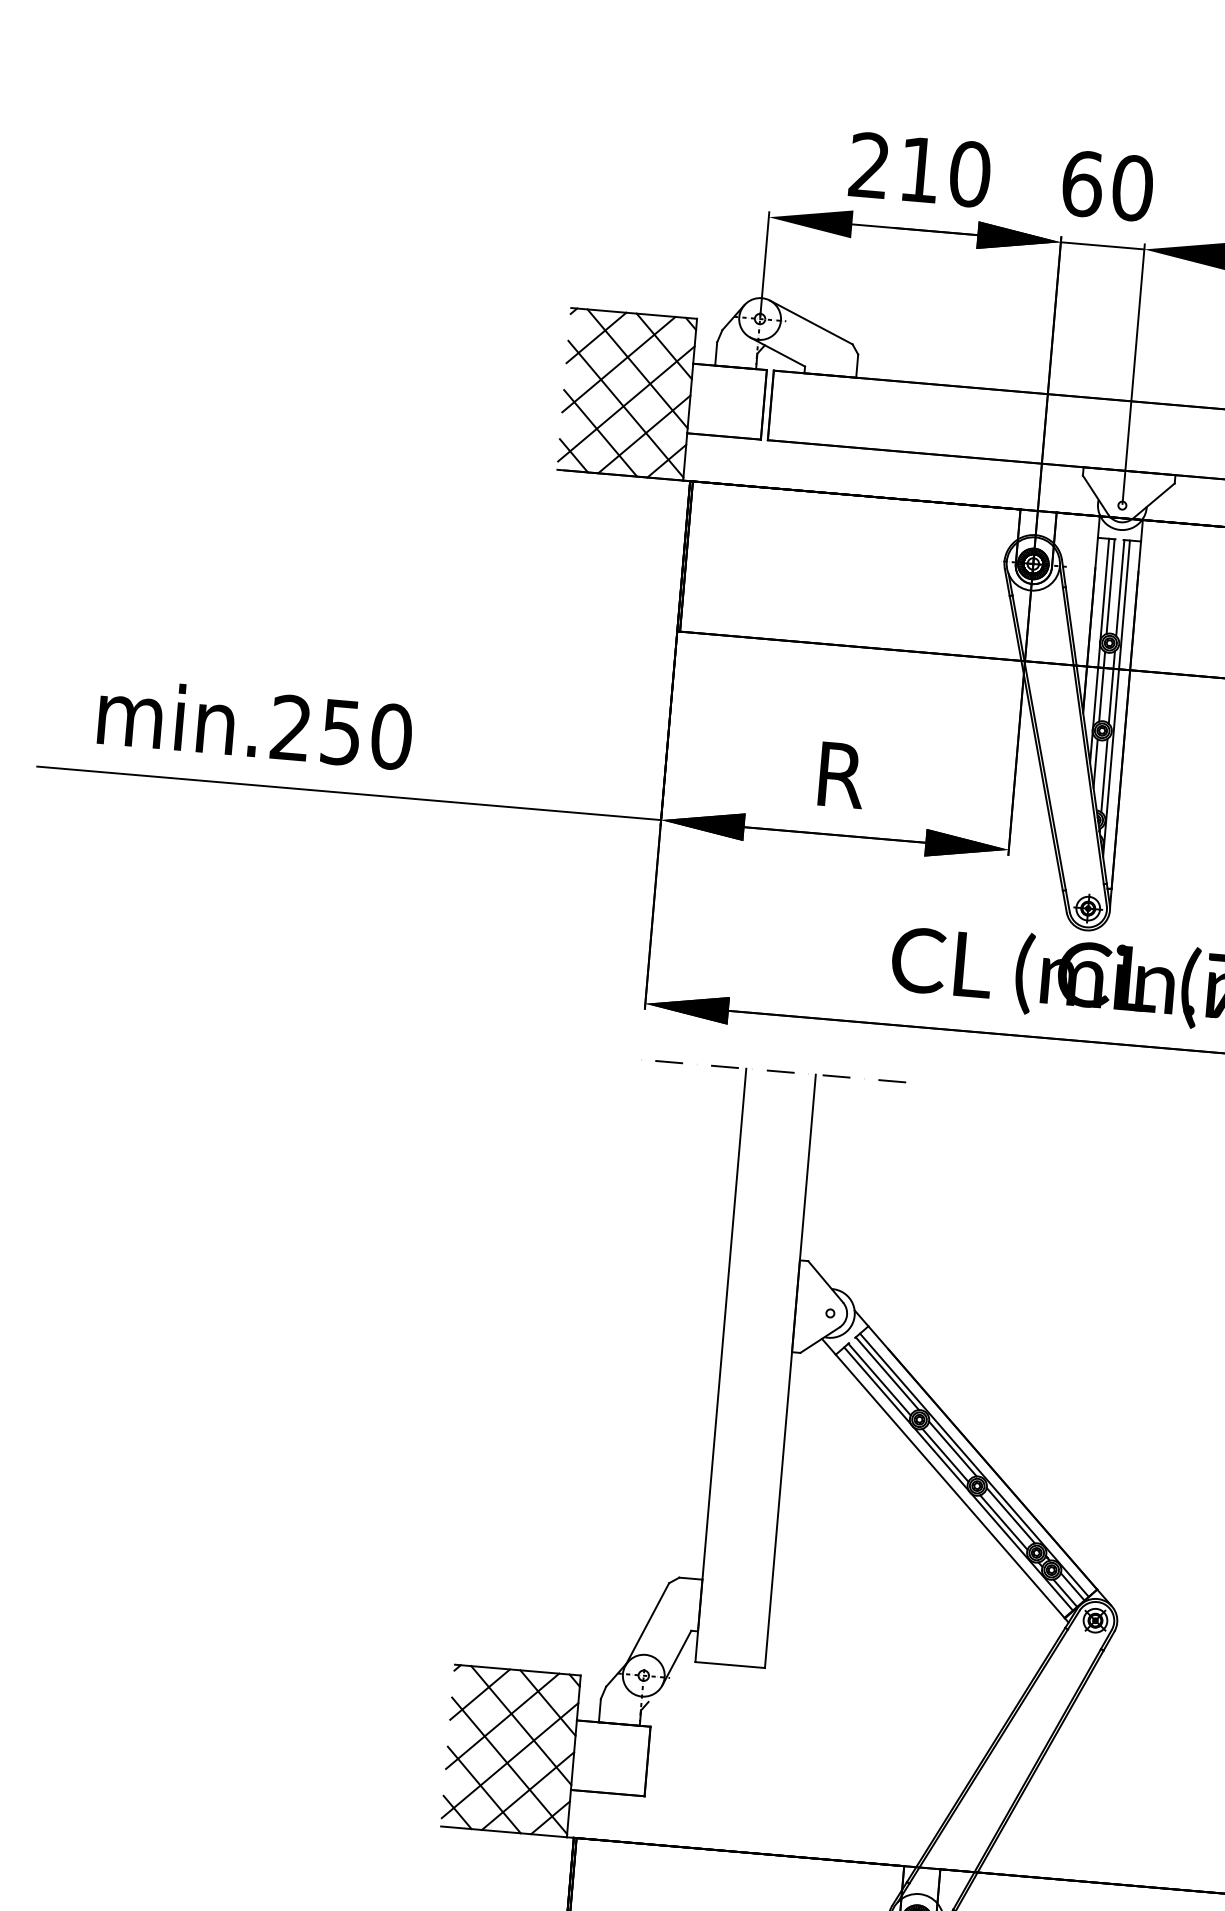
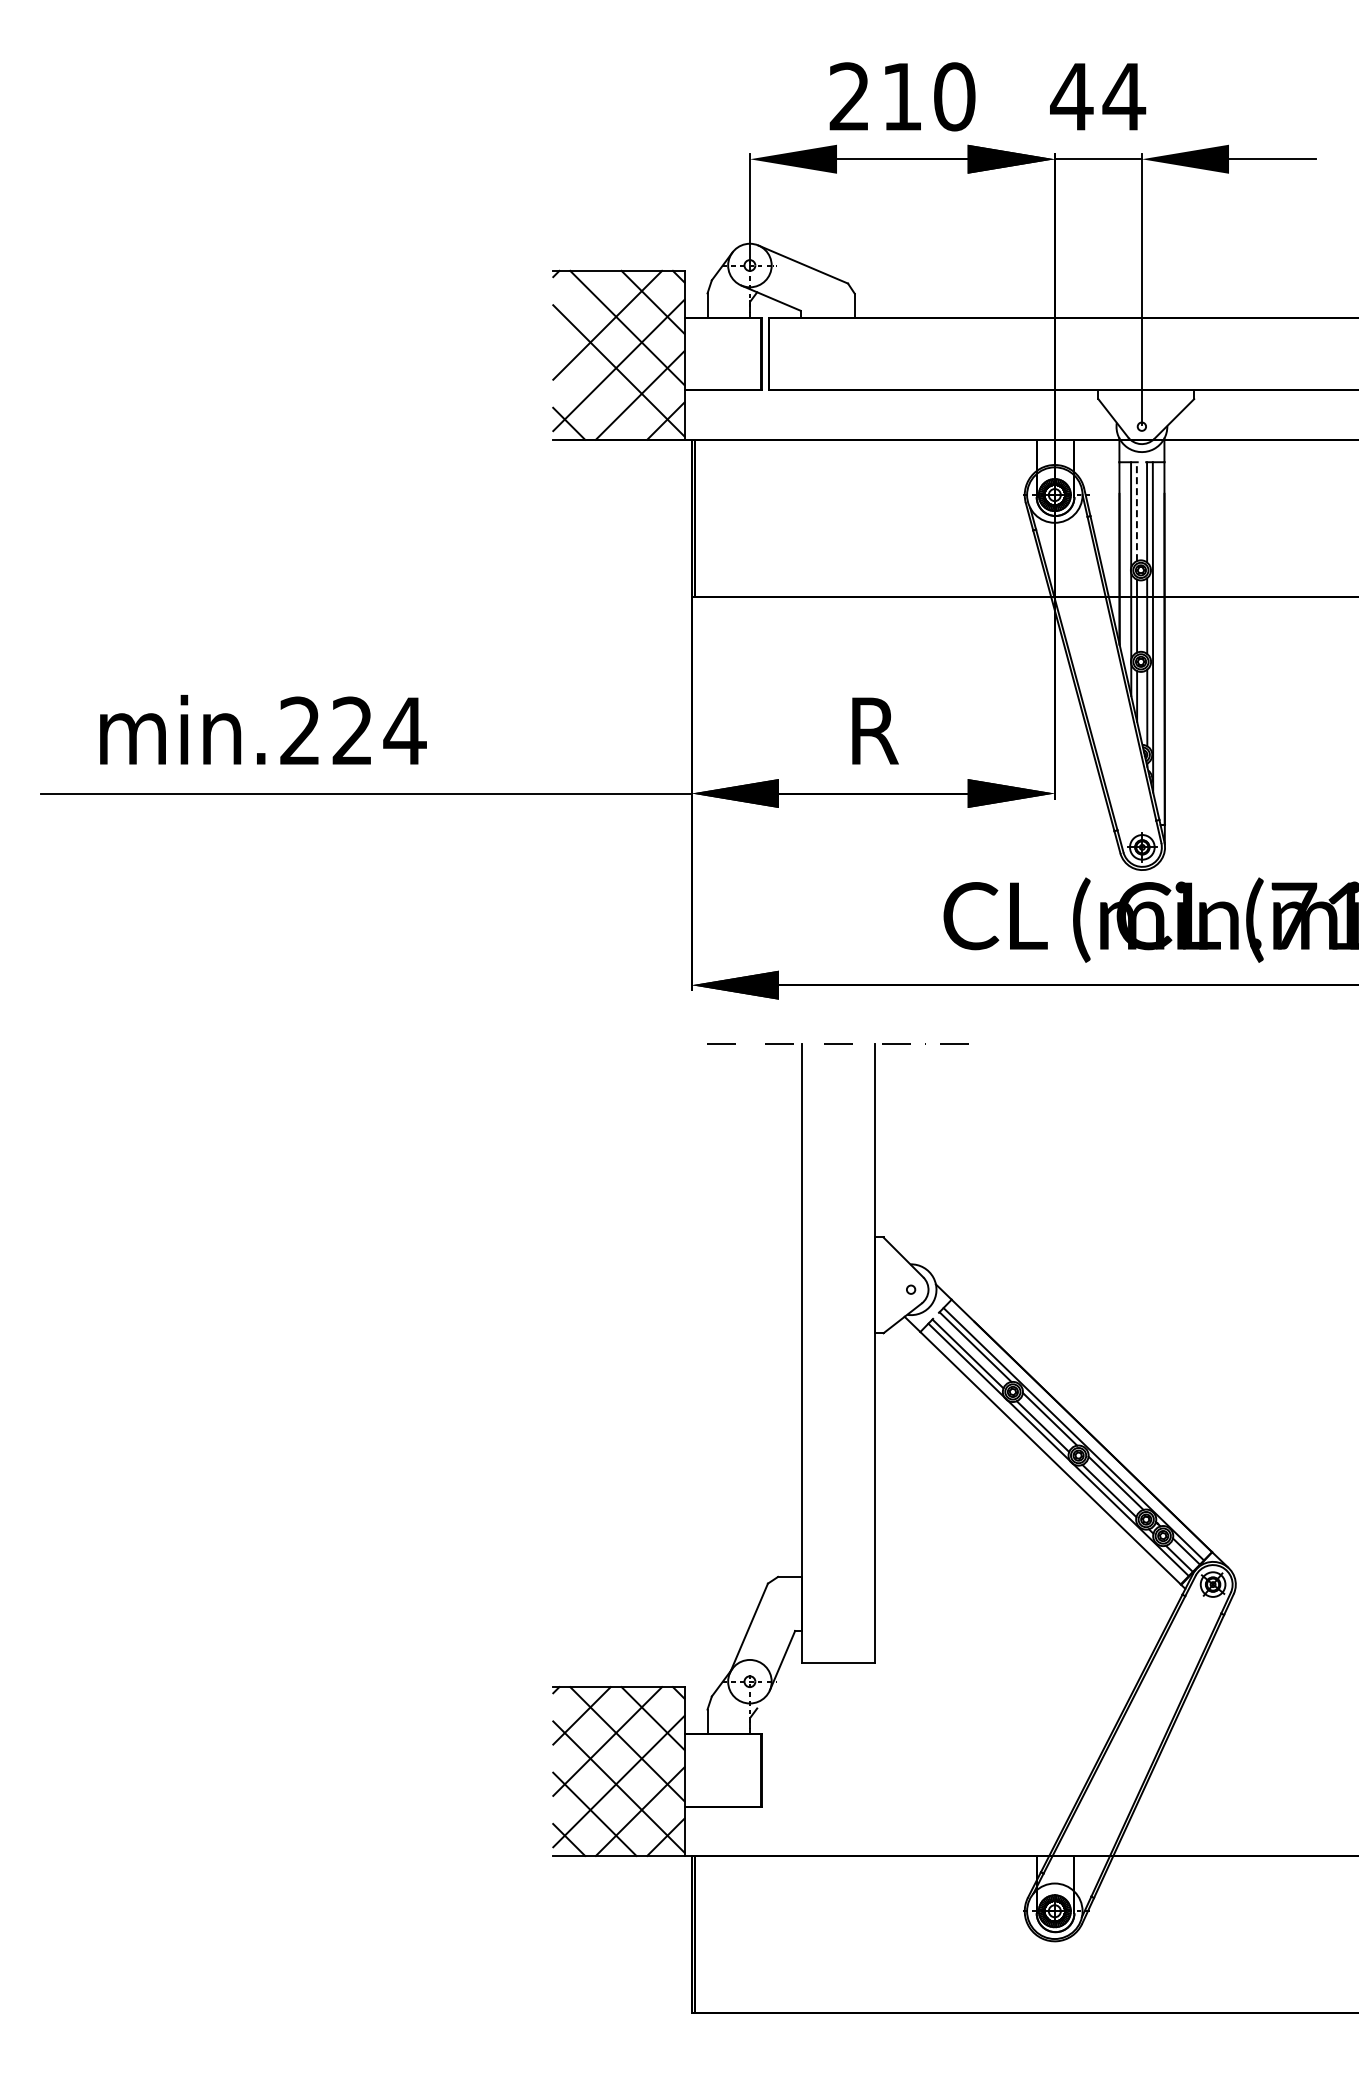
text: (1107, 185) -> (1098, 96), 60 -> 44
line: (595, 337) -> (581, 299), removed
line: (600, 432) -> (594, 397), removed
line: (1110, 586) -> (1136, 511), solid -> dashed
text: (367, 734) -> (379, 730), min.250 -> min.224

